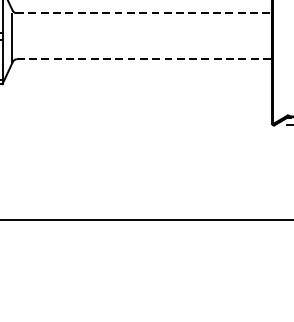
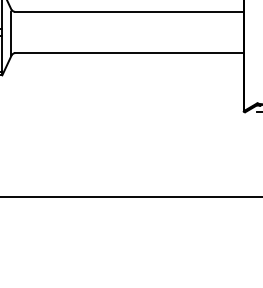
line: (144, 12) -> (129, 11), dashed -> solid
line: (144, 59) -> (129, 53), dashed -> solid

